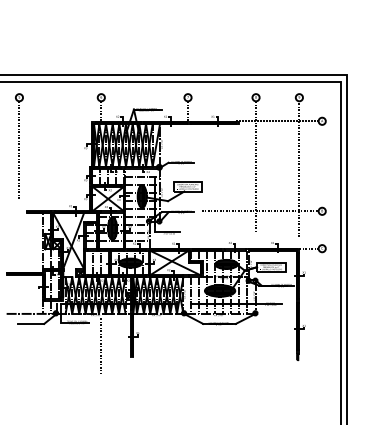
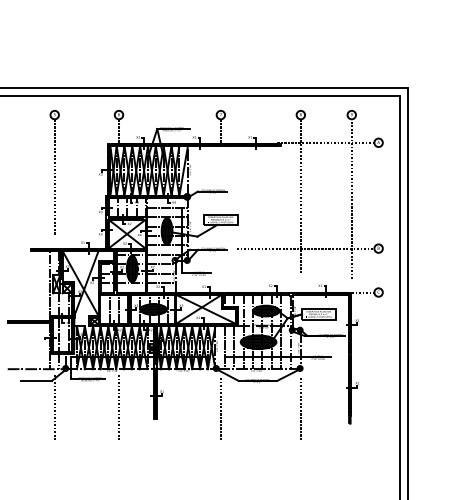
part: (19, 146) -> (54, 172), moved
line: (46, 345) -> (54, 406), added
line: (187, 347) -> (220, 408), added
line: (255, 347) -> (300, 408), added

